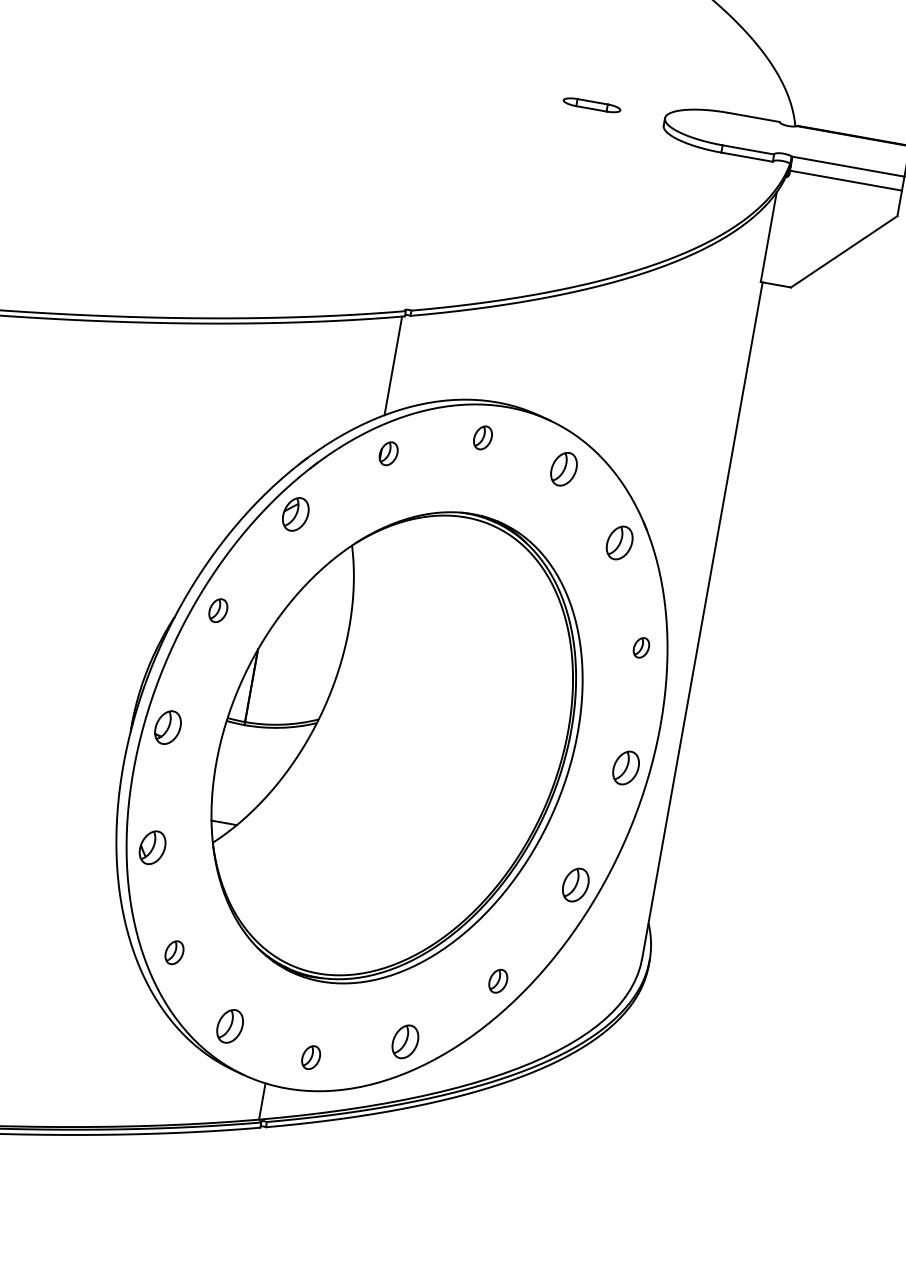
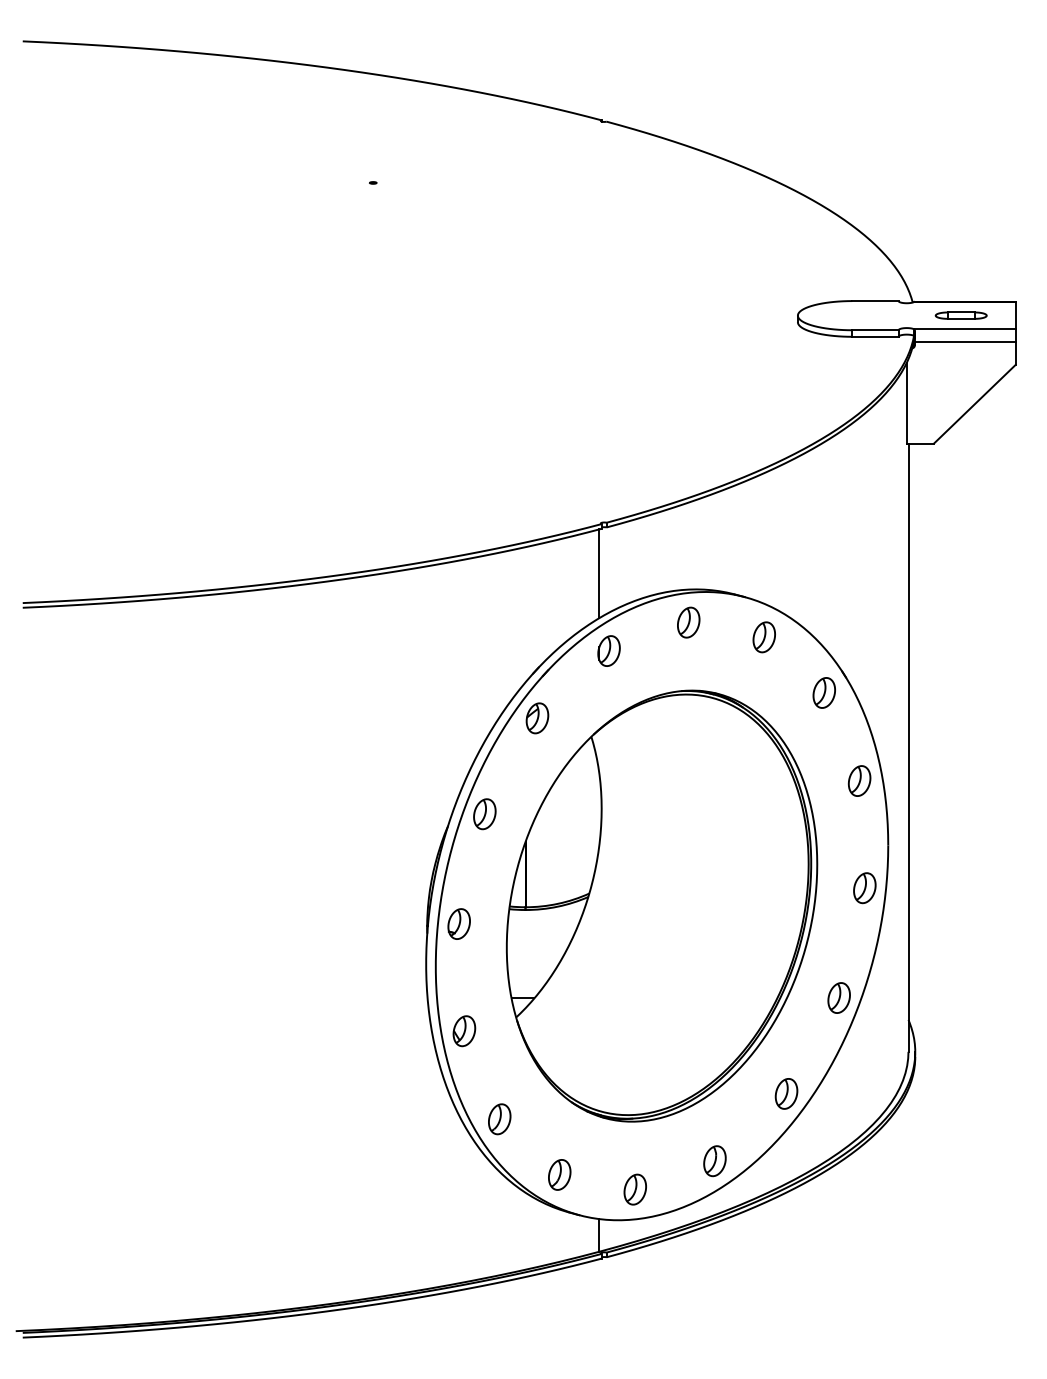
part: (591, 104) -> (960, 315), moved
part: (482, 437) -> (688, 622), size x1.43
part: (388, 453) -> (608, 650), size x1.43
part: (217, 610) -> (484, 814), size x1.43
part: (641, 647) -> (859, 780), size x1.67
part: (174, 952) -> (499, 1119), size x1.43
part: (498, 980) -> (786, 1093), size x1.43
part: (310, 1057) -> (634, 1189), size x1.43

